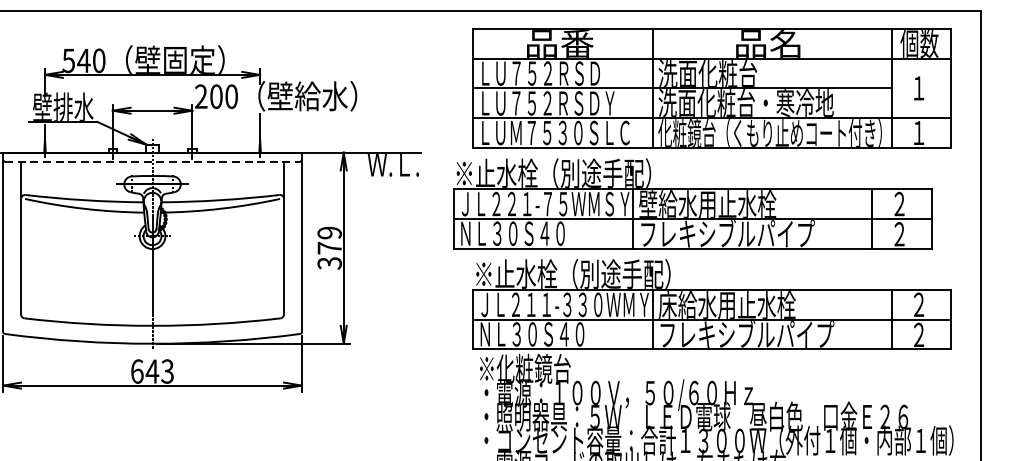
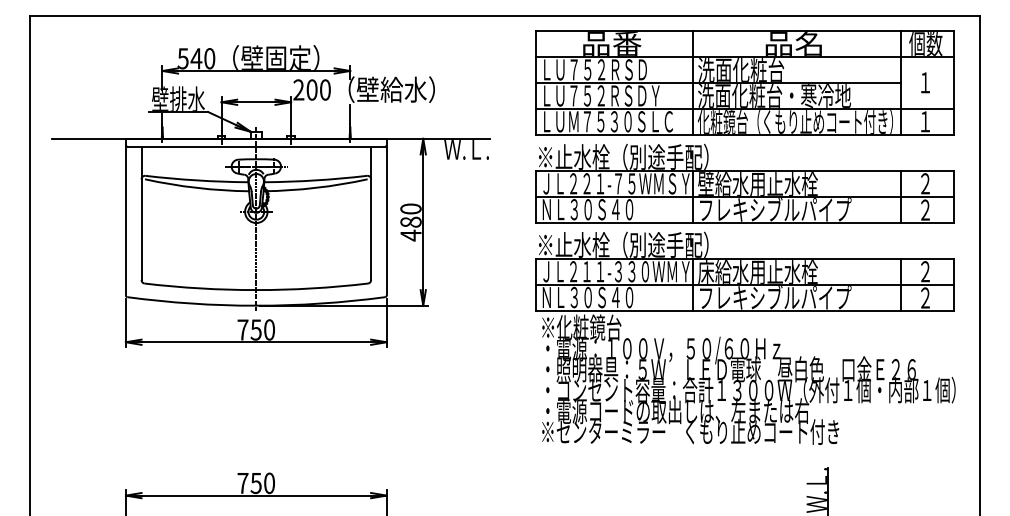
line: (152, 161) -> (256, 146), dashed -> solid
part: (692, 203) -> (744, 183), moved
text: (329, 248) -> (410, 222), 379 -> 480
text: (151, 370) -> (255, 329), 643 -> 750

